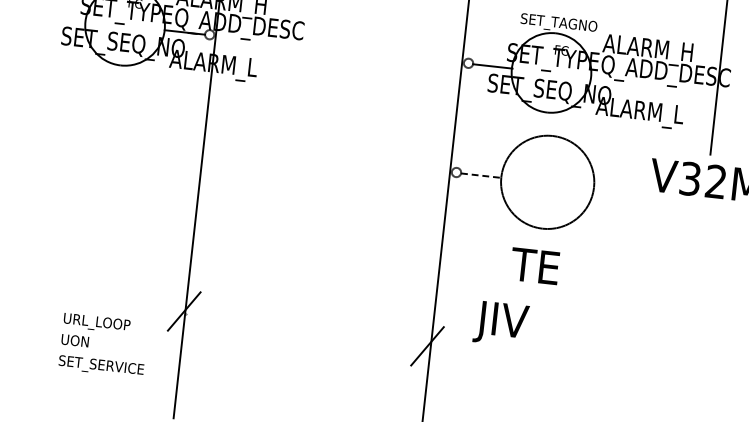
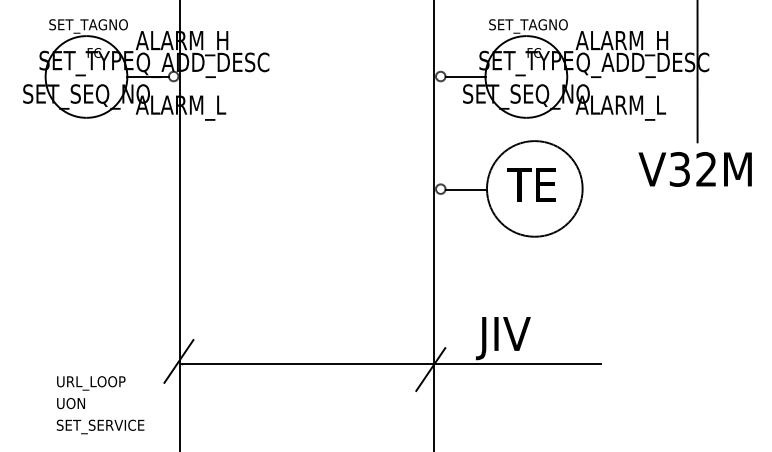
line: (481, 175) -> (466, 189), dashed -> solid
text: (535, 265) -> (531, 184), moved
line: (389, 337) -> (391, 364), added

